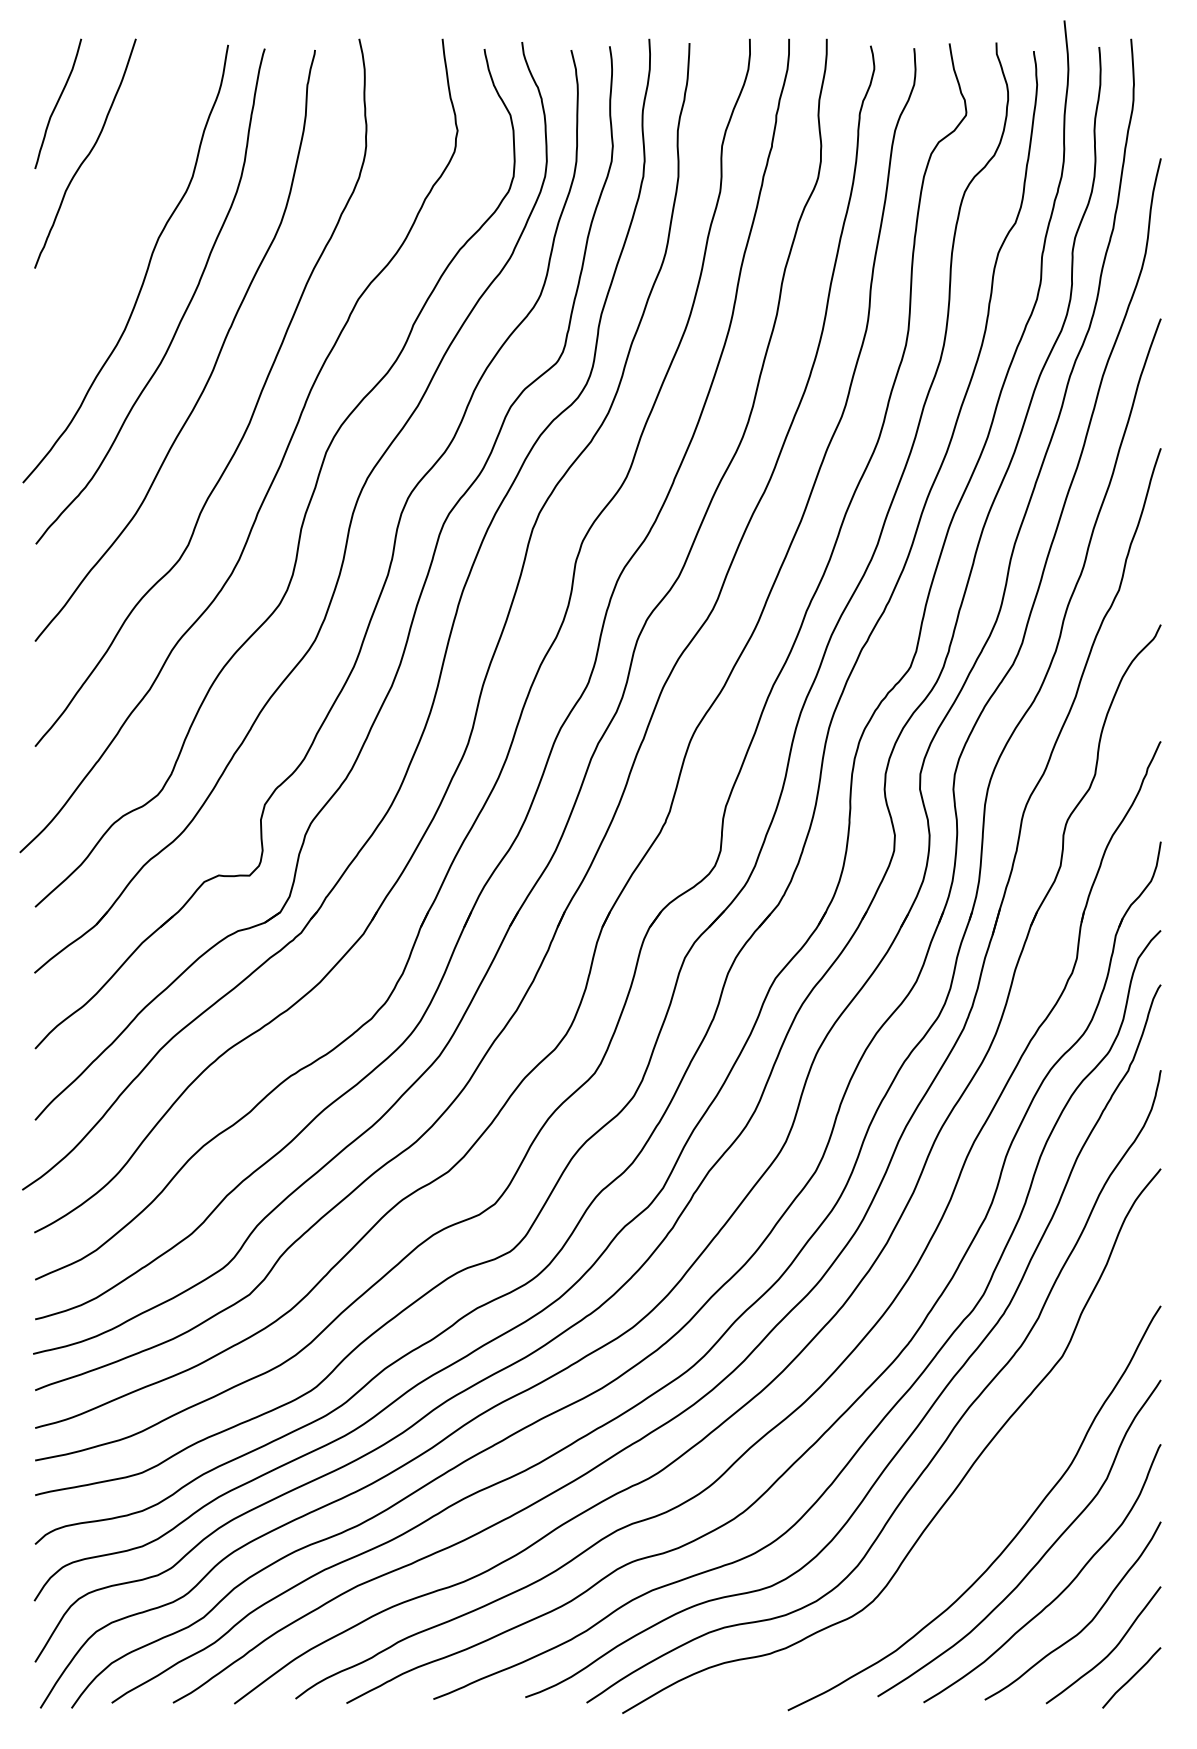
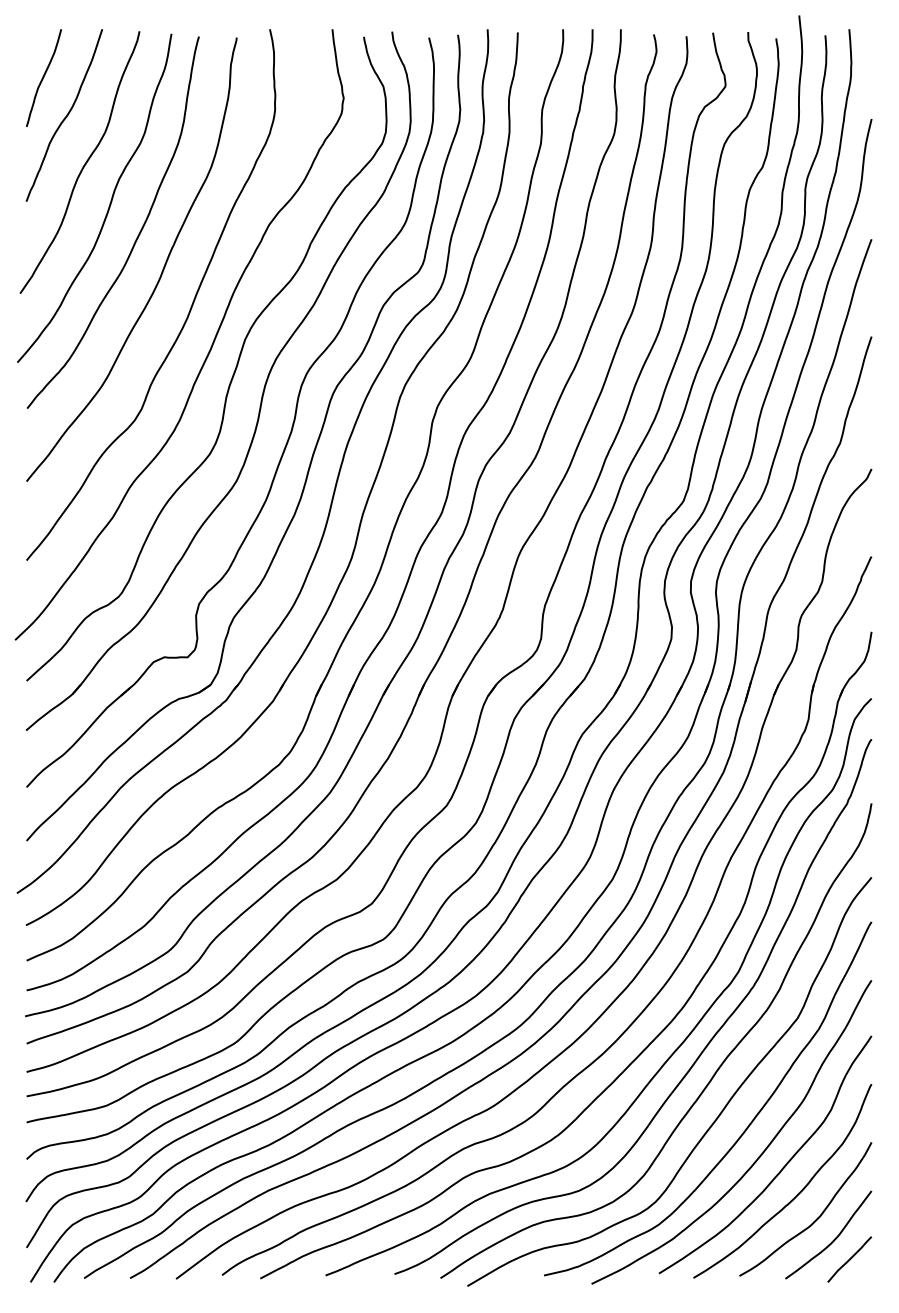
curve: (111, 219) -> (83, 164), added
curve: (995, 1500) -> (747, 1126), added

